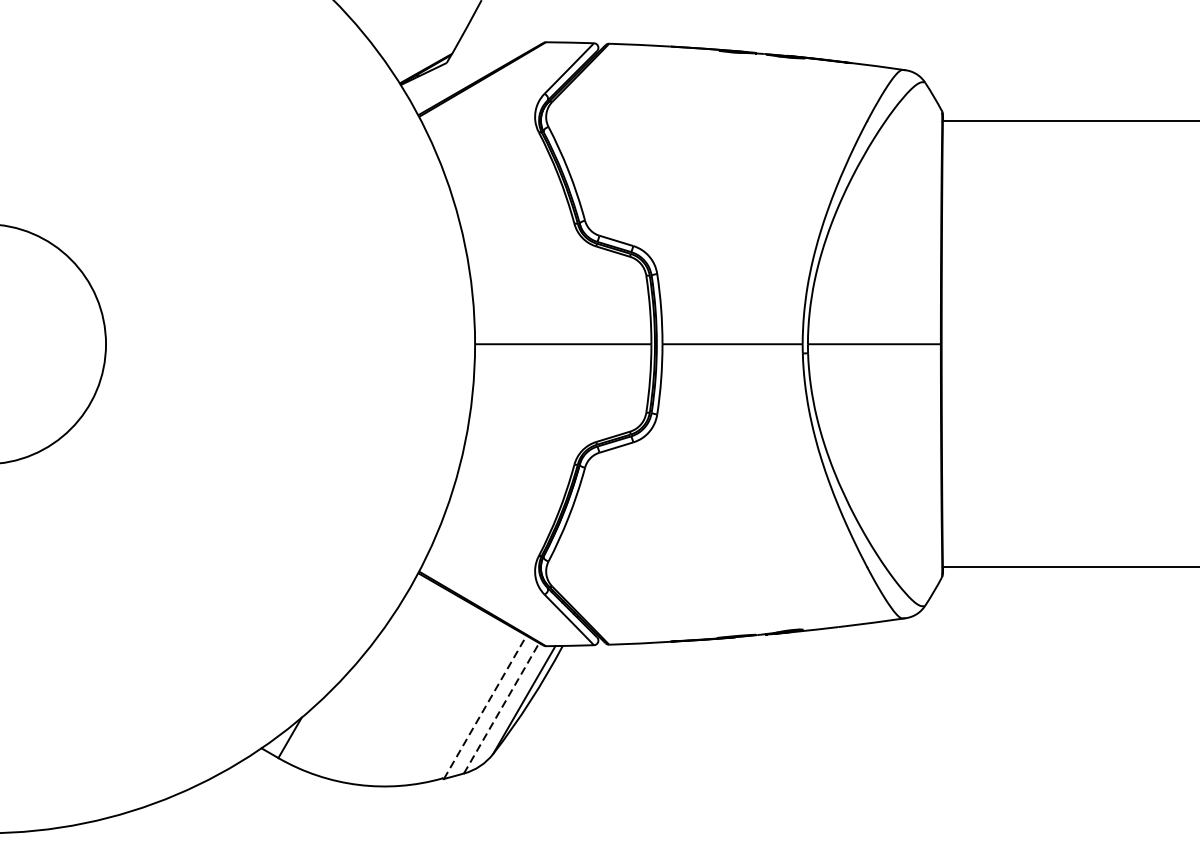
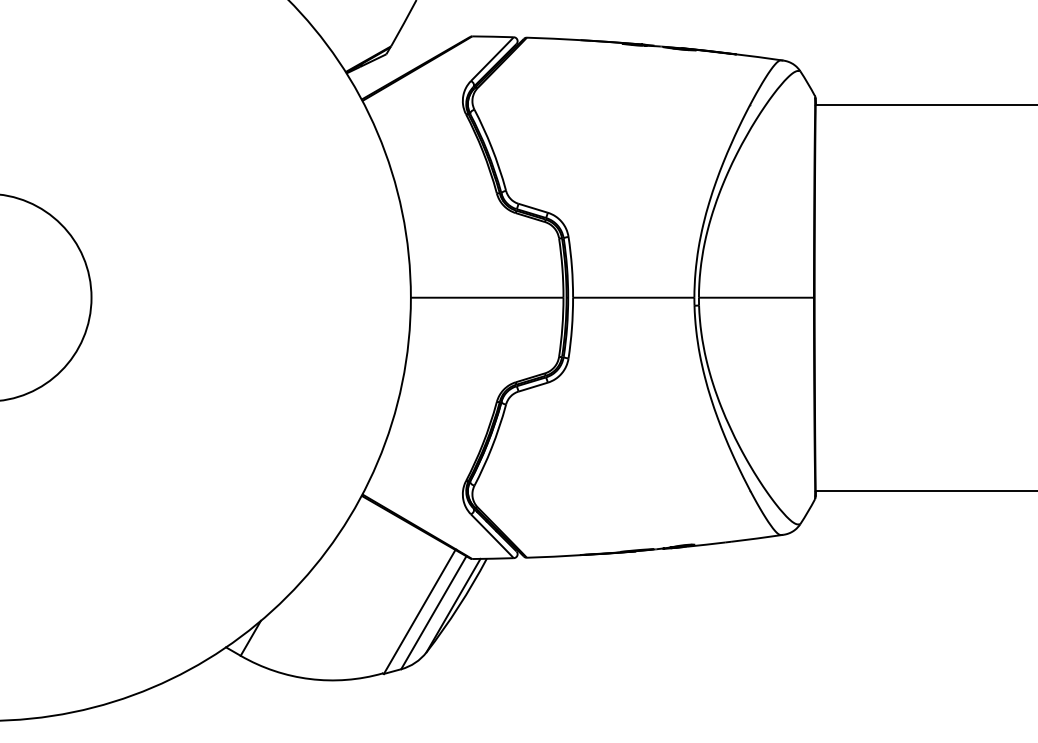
line: (485, 706) -> (419, 611), dashed -> solid
line: (502, 707) -> (434, 612), dashed -> solid

